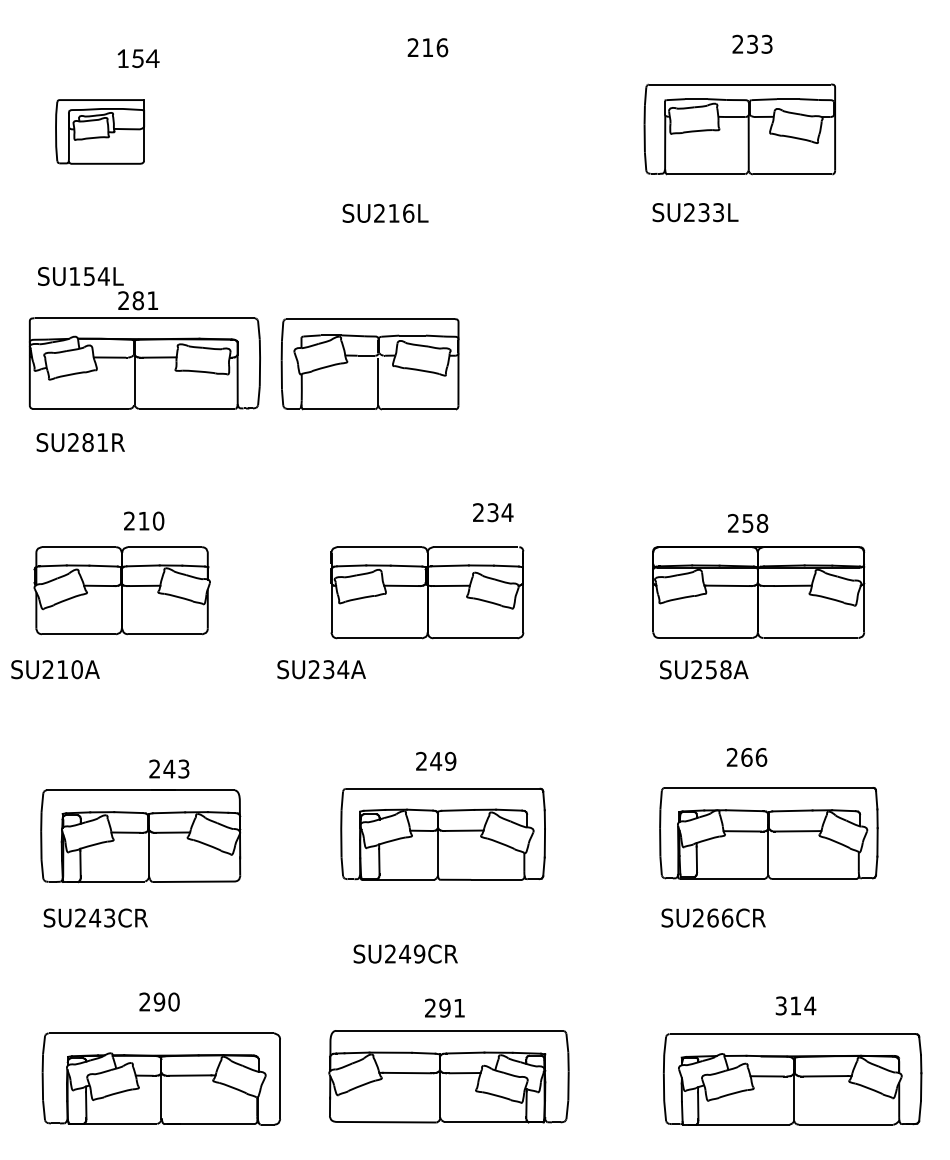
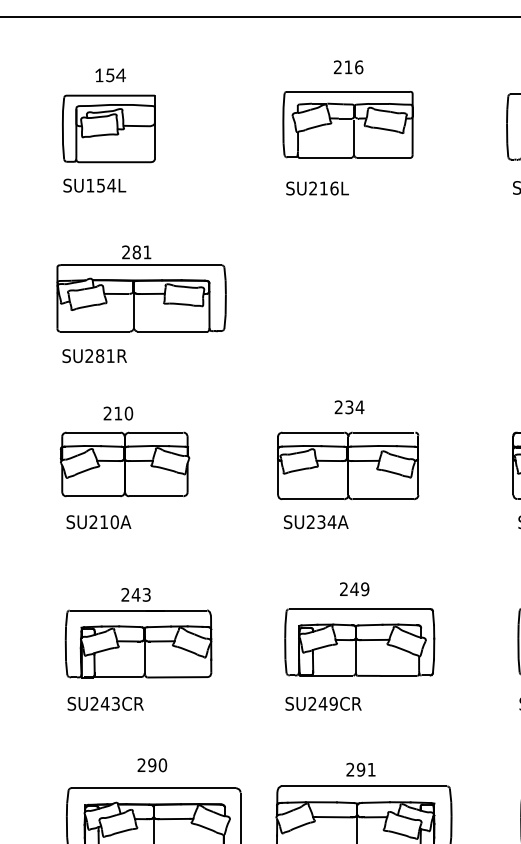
text: (138, 58) -> (110, 75), moved
part: (99, 131) -> (108, 128), size x1.43
text: (80, 276) -> (94, 185), moved
part: (369, 364) -> (347, 124), moved
text: (493, 512) -> (349, 407), moved
text: (144, 520) -> (118, 413), moved
text: (55, 669) -> (98, 522), moved
text: (321, 669) -> (316, 522), moved
text: (169, 768) -> (136, 594), moved
text: (405, 953) -> (323, 703), moved

